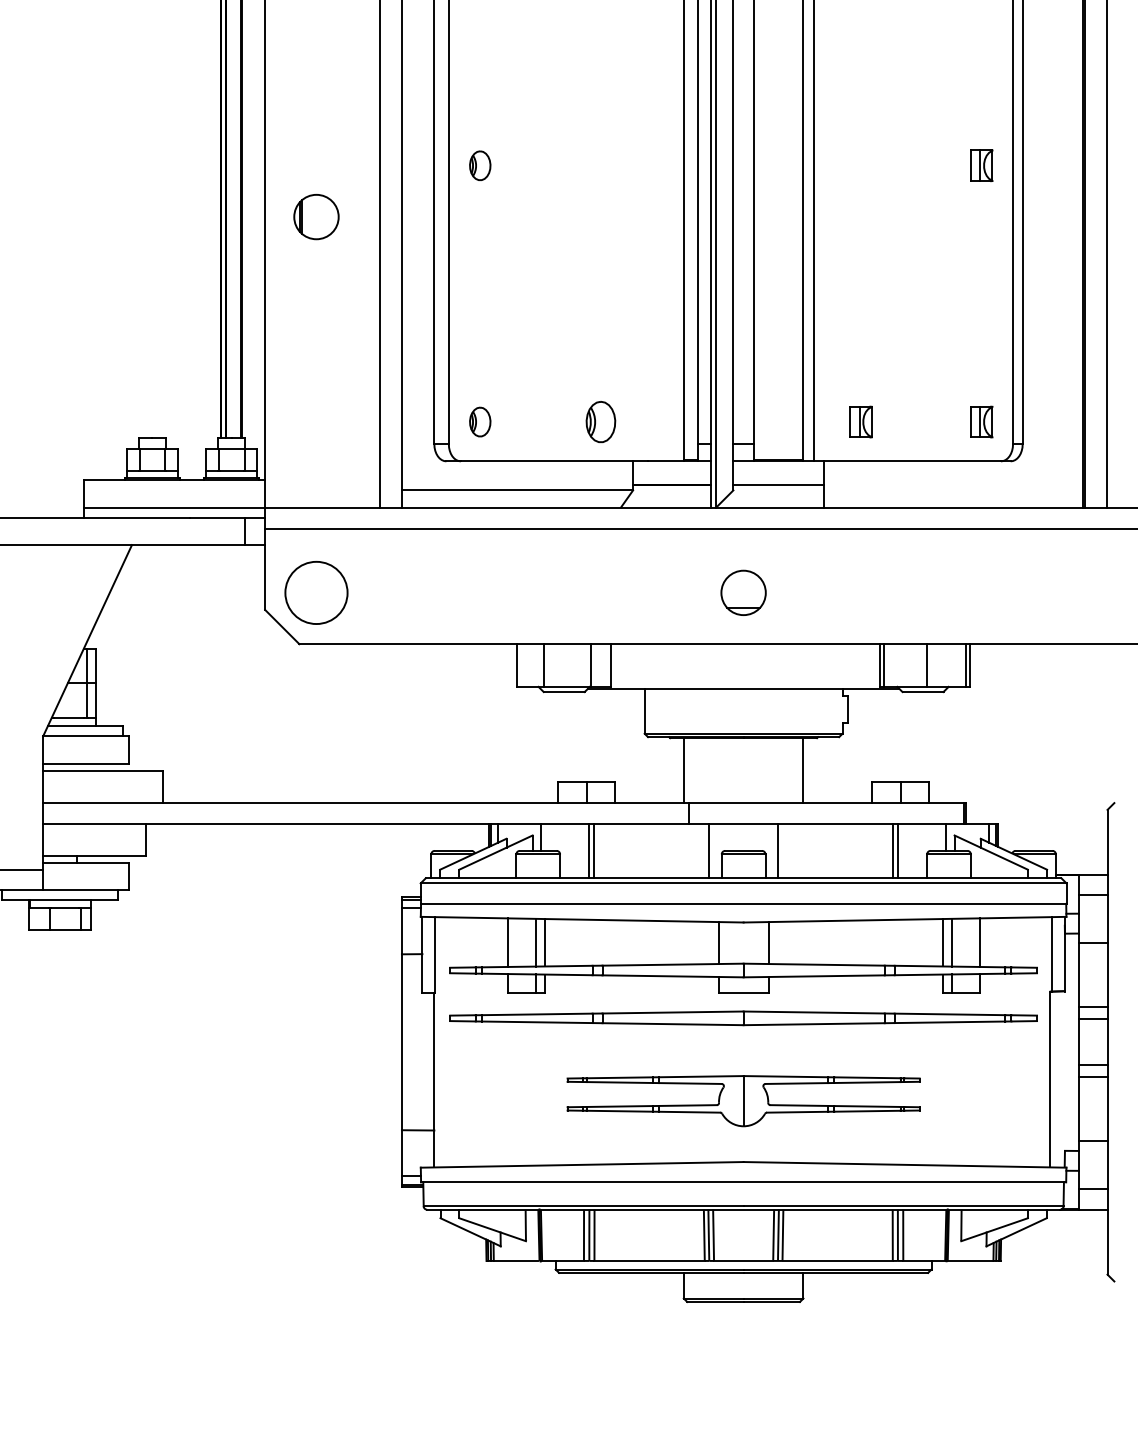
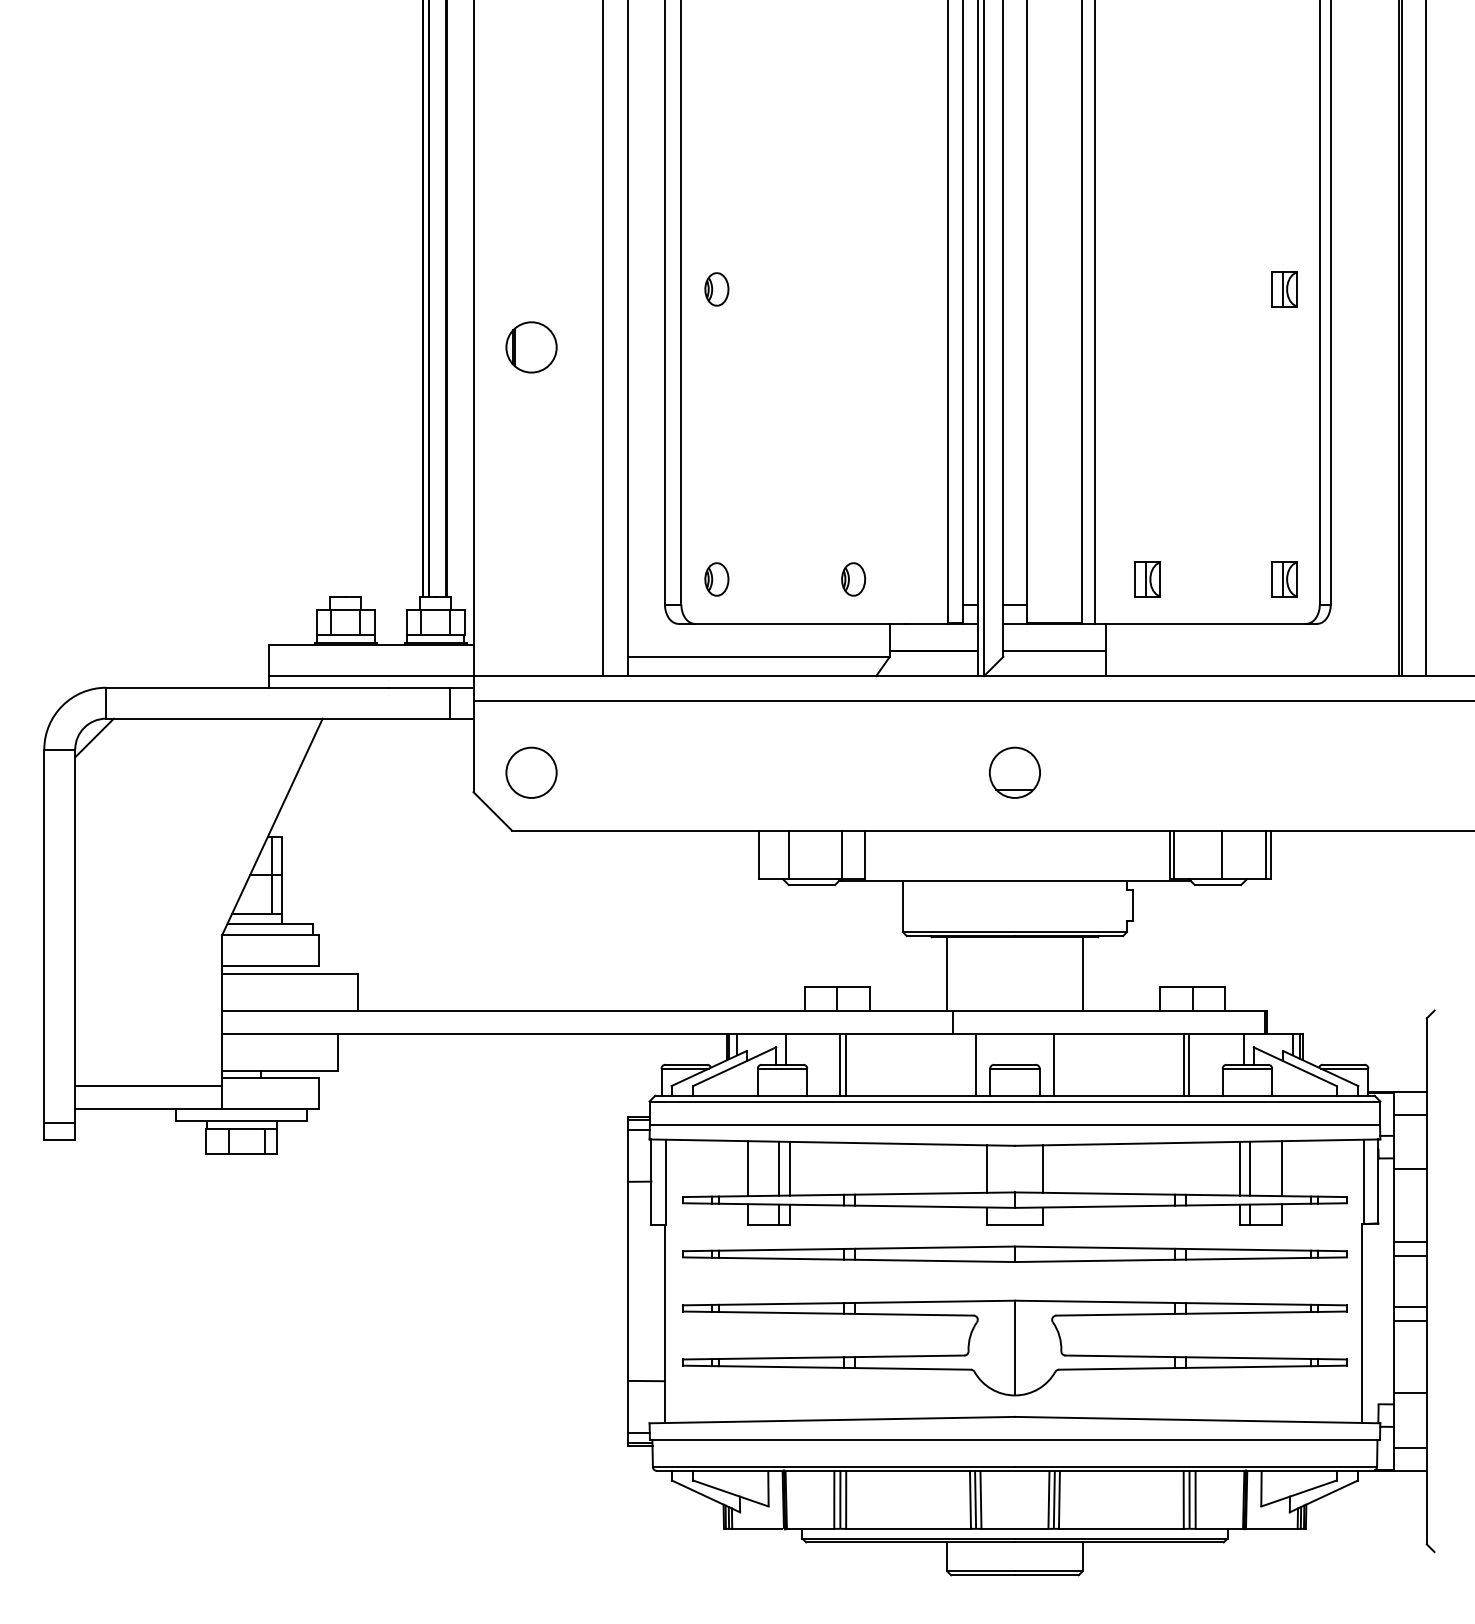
part: (600, 422) -> (853, 579), size x0.71
circle: (316, 592) -> (531, 772), size x0.71
part: (743, 1100) -> (1014, 1347), size x1.67

